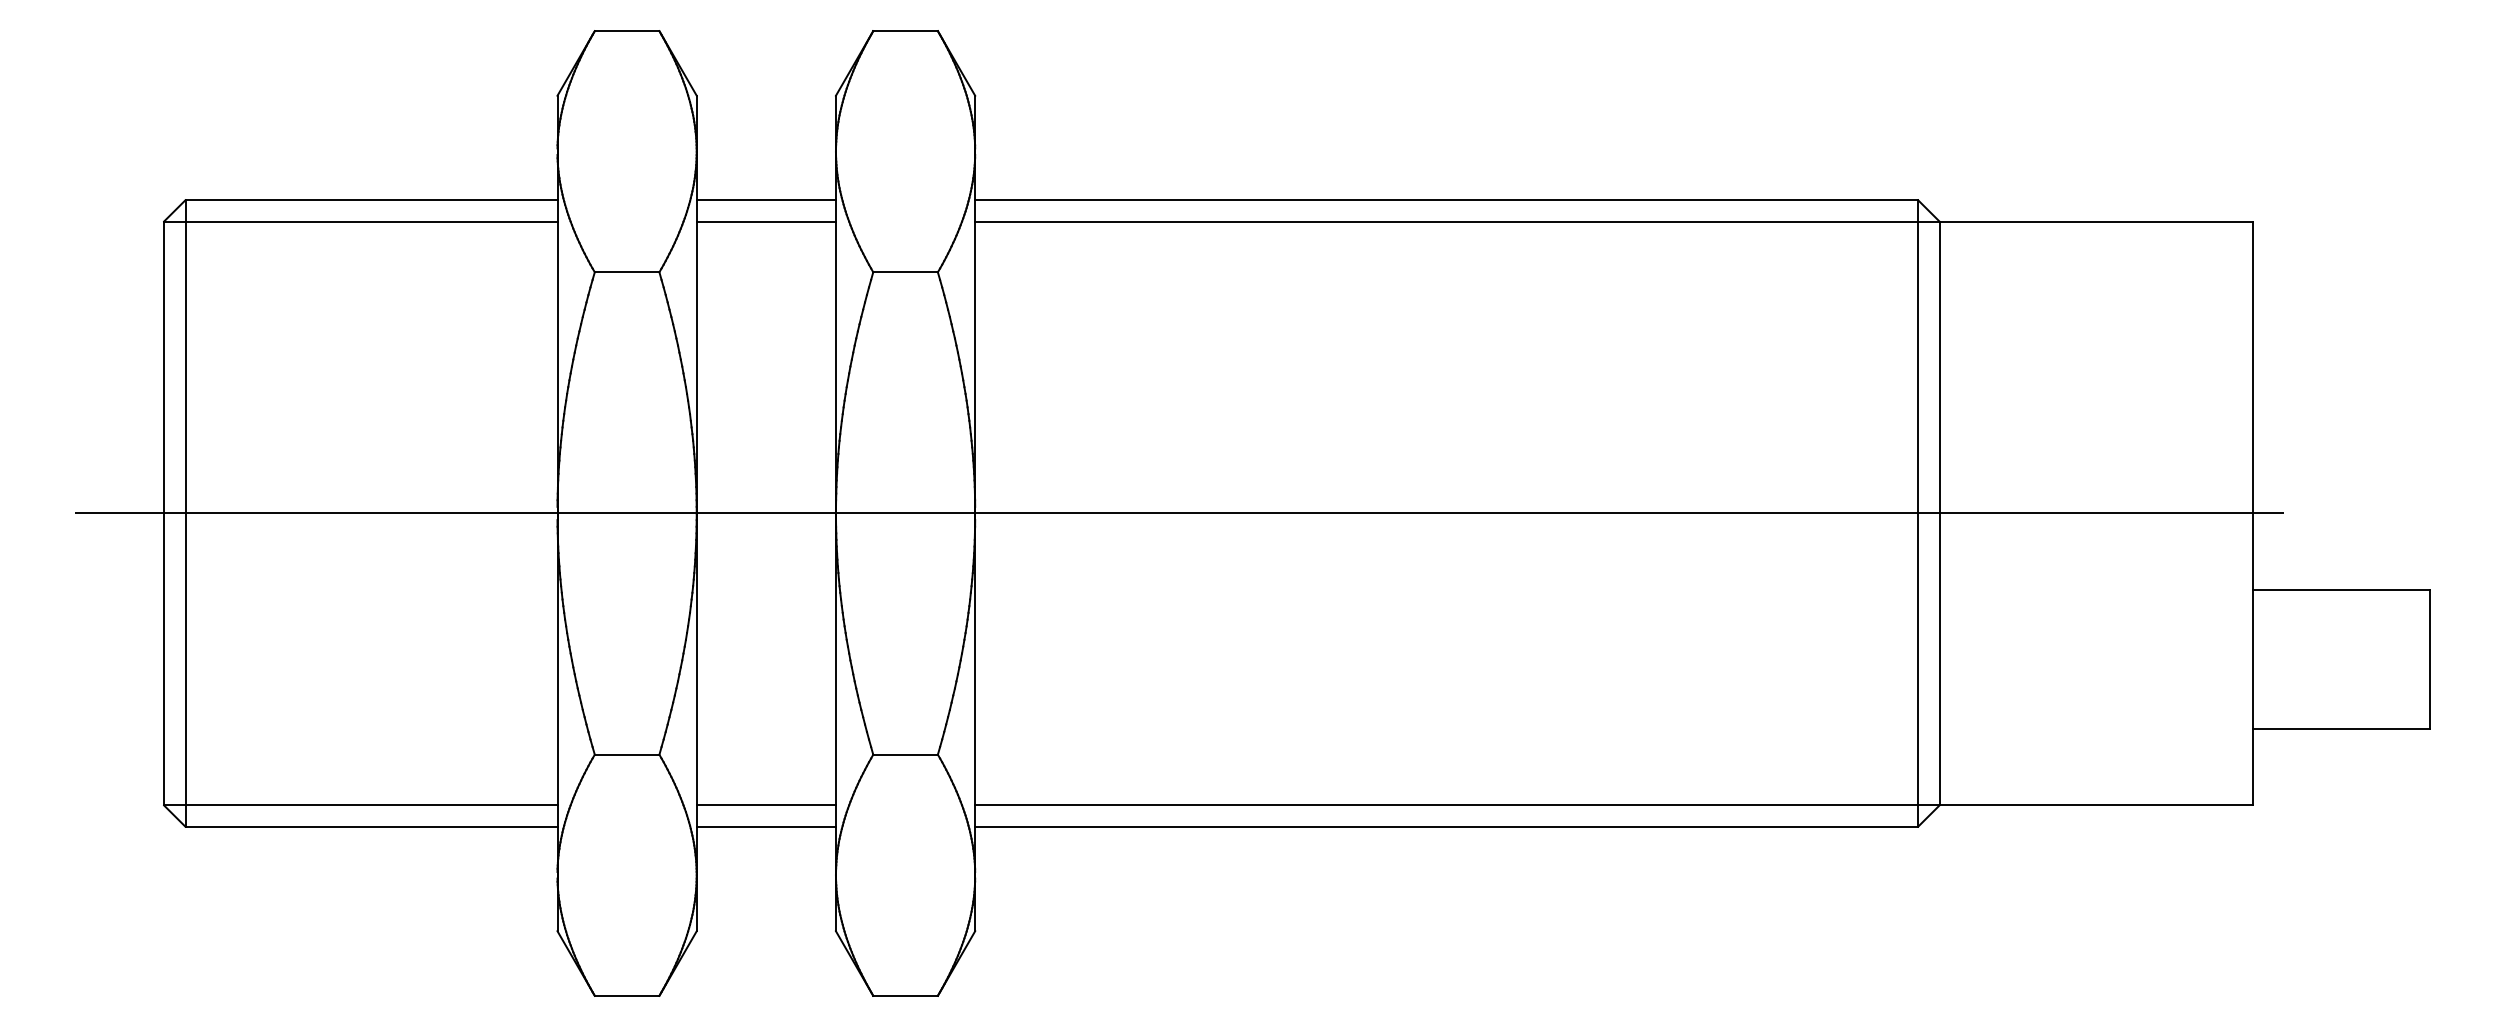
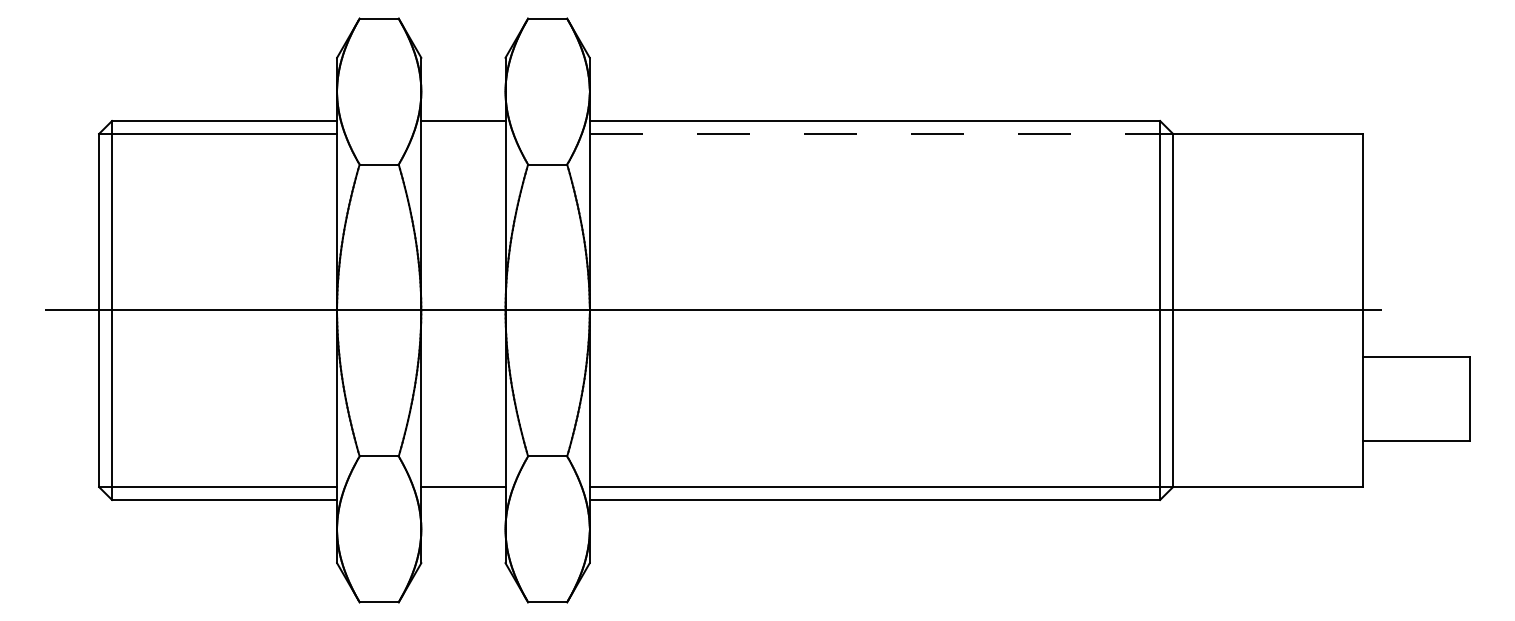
line: (766, 220) -> (463, 133), removed
line: (1457, 220) -> (881, 133), solid -> dashed
line: (766, 825) -> (463, 499), removed

